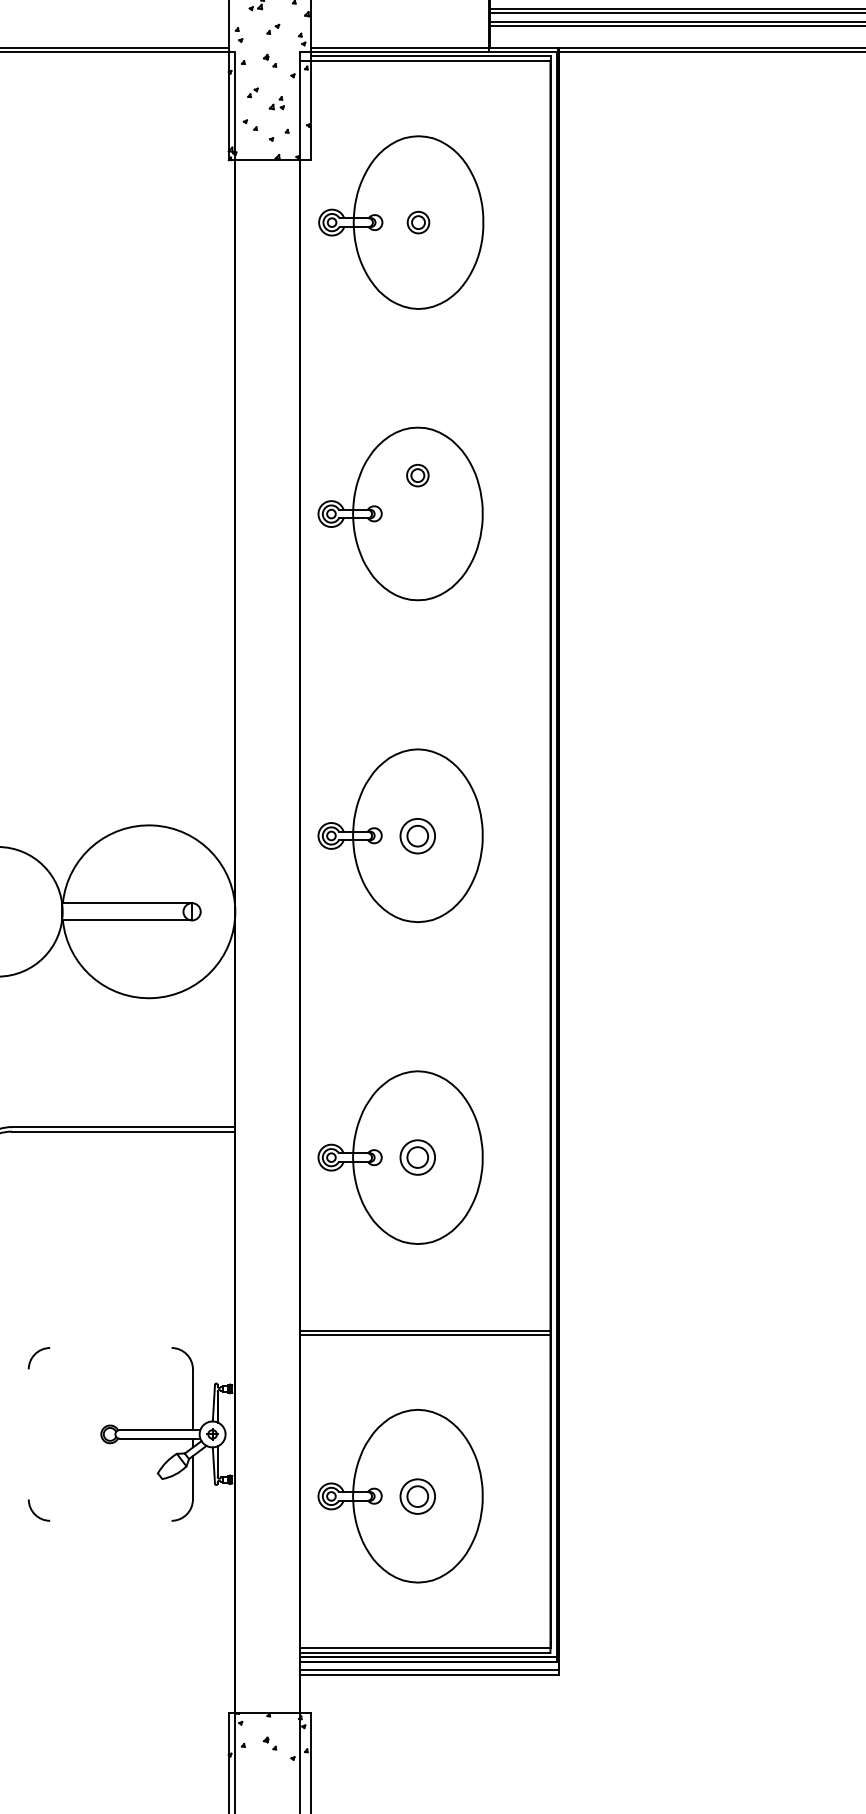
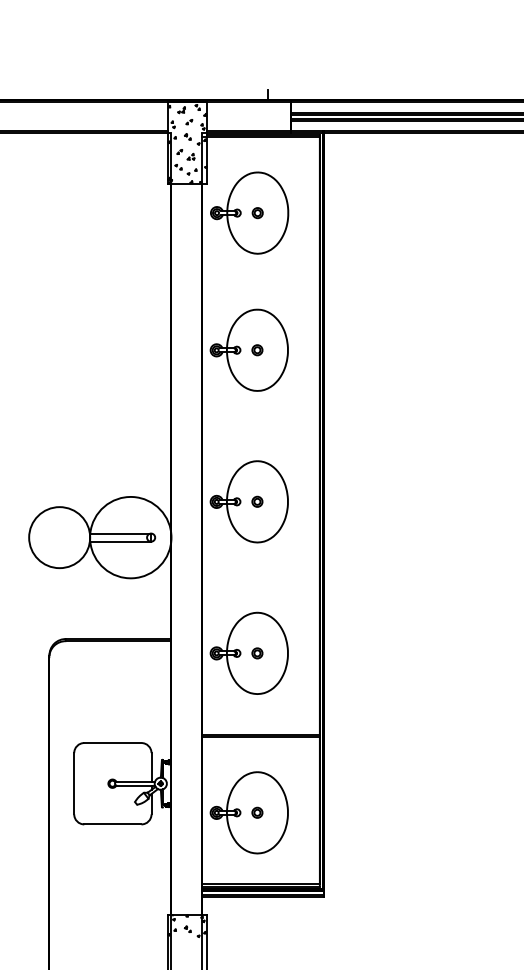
part: (417, 476) -> (257, 350), moved
part: (417, 835) -> (257, 501), size x0.62
part: (417, 1157) -> (257, 653), size x0.62
line: (110, 1348) -> (112, 743), added
line: (29, 1433) -> (74, 783), added
part: (417, 1495) -> (257, 812), size x0.62
line: (110, 1521) -> (112, 824), added

